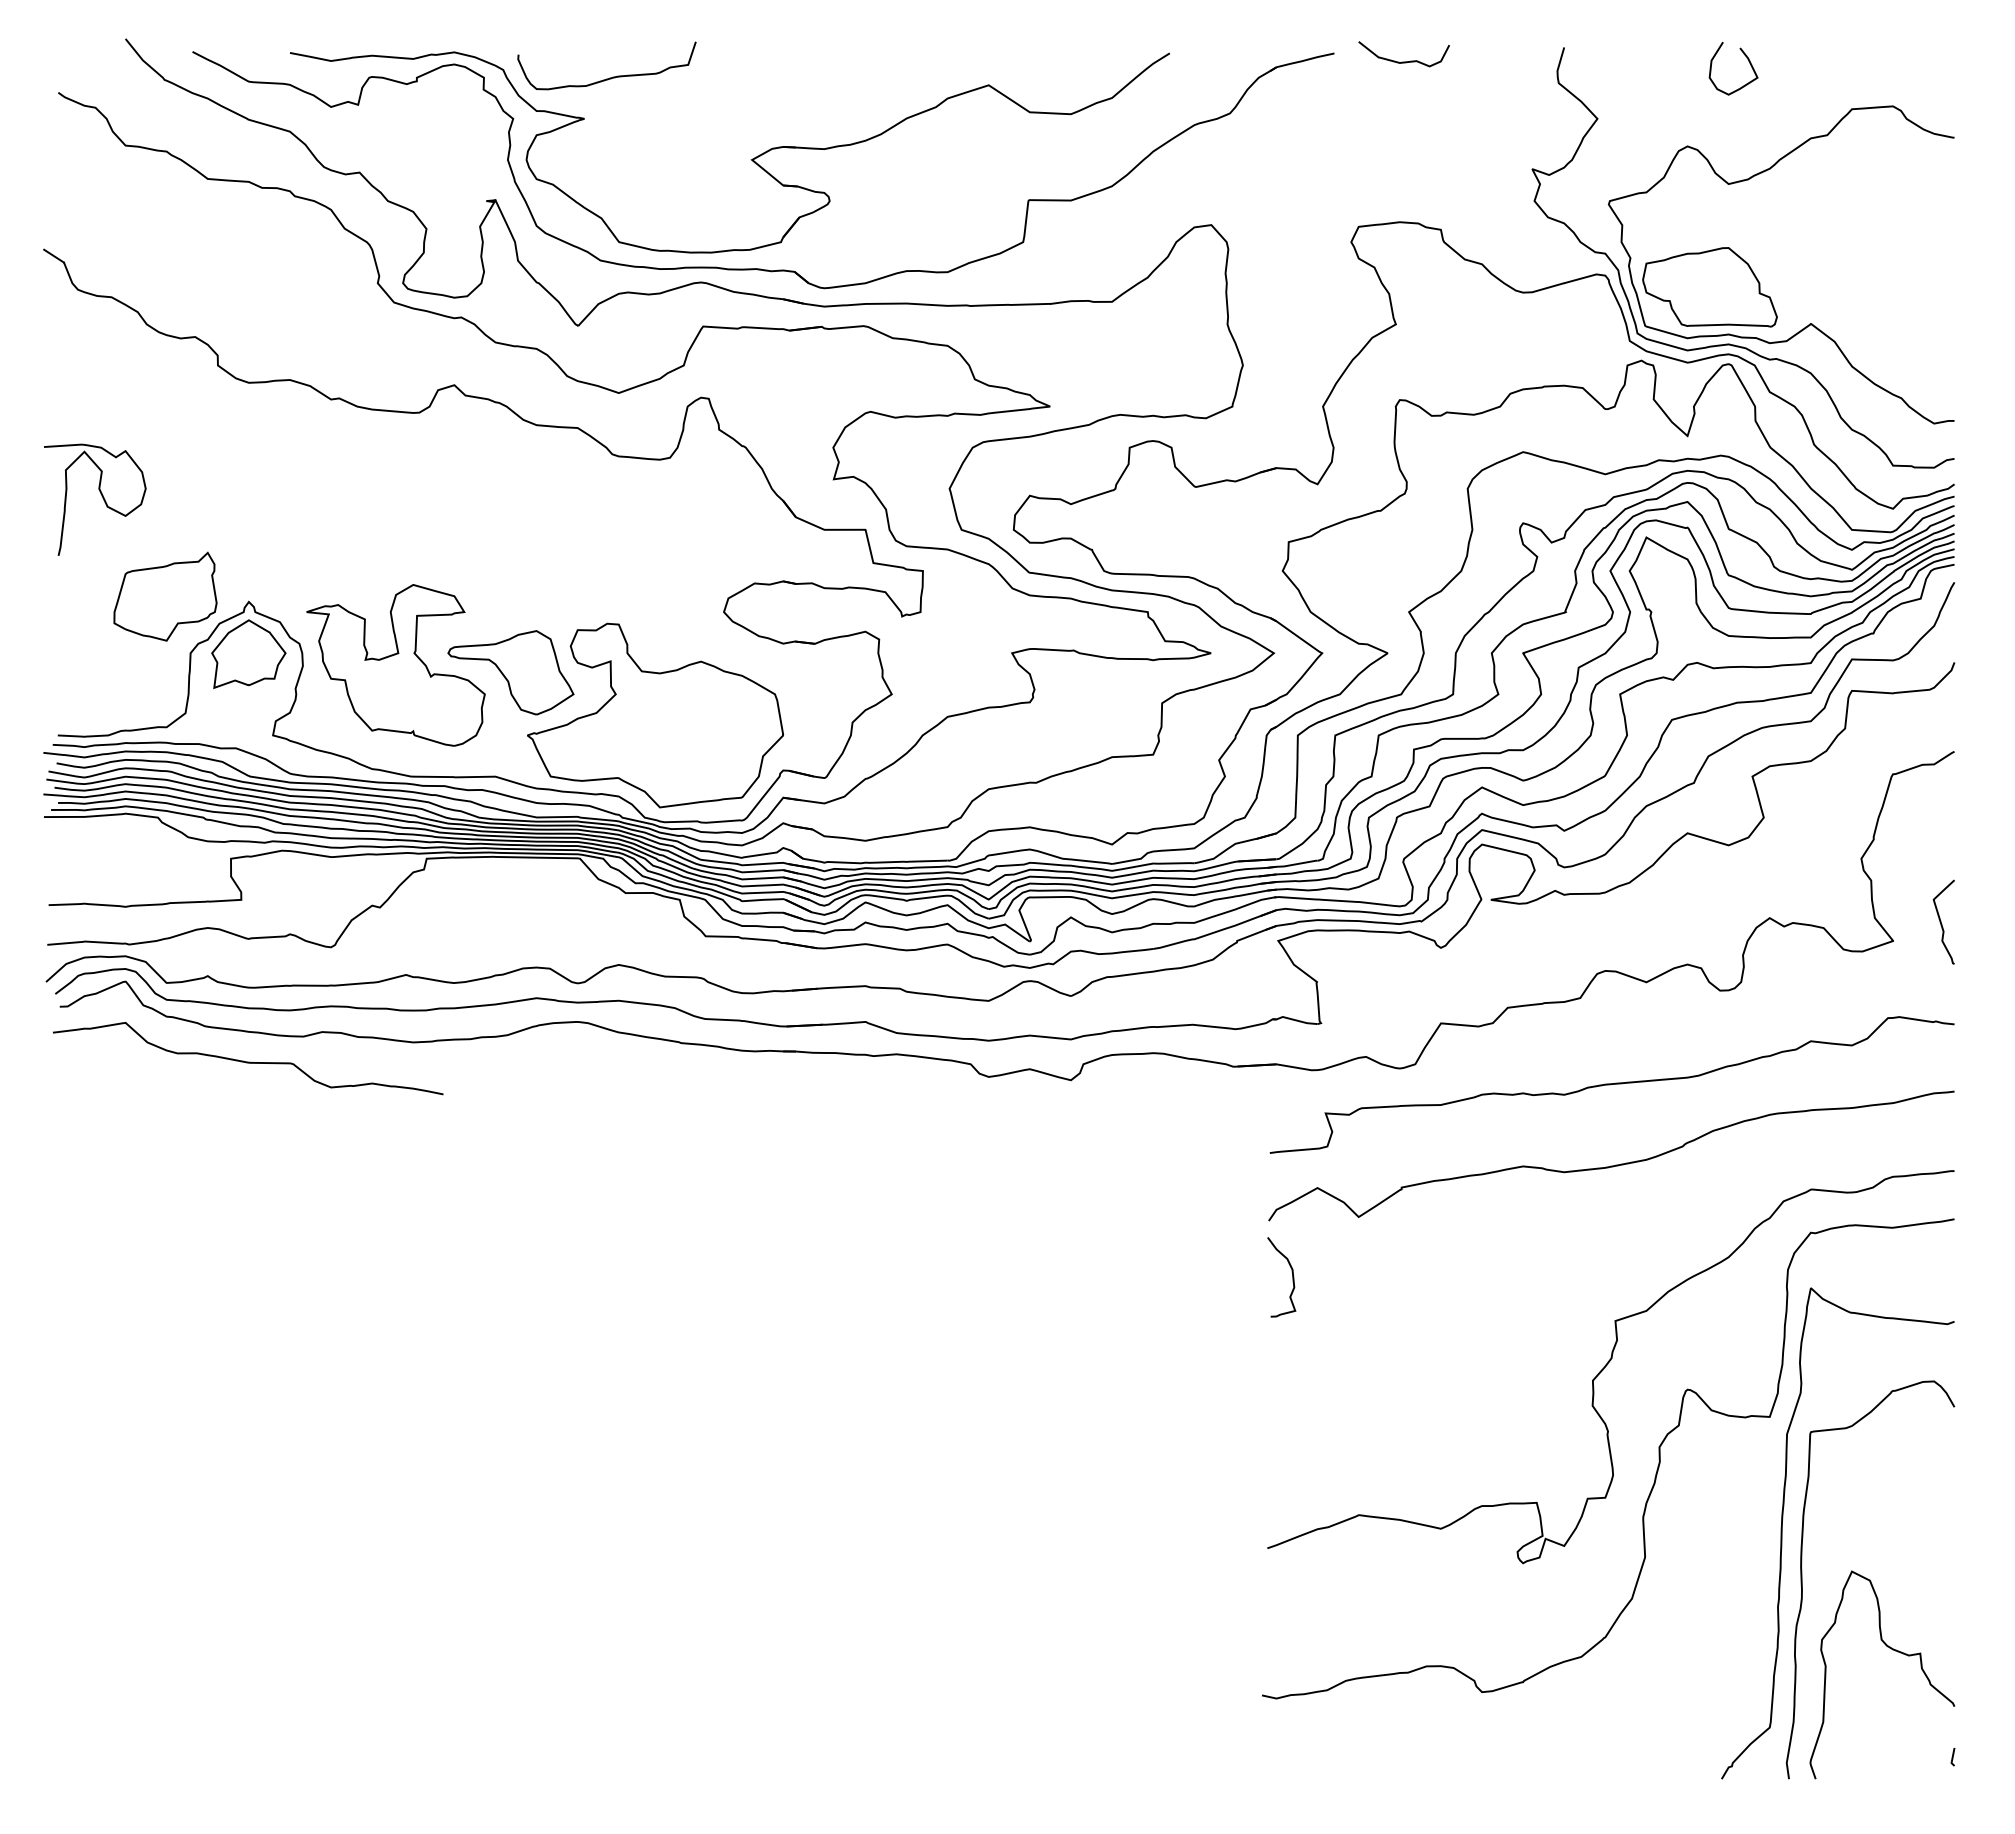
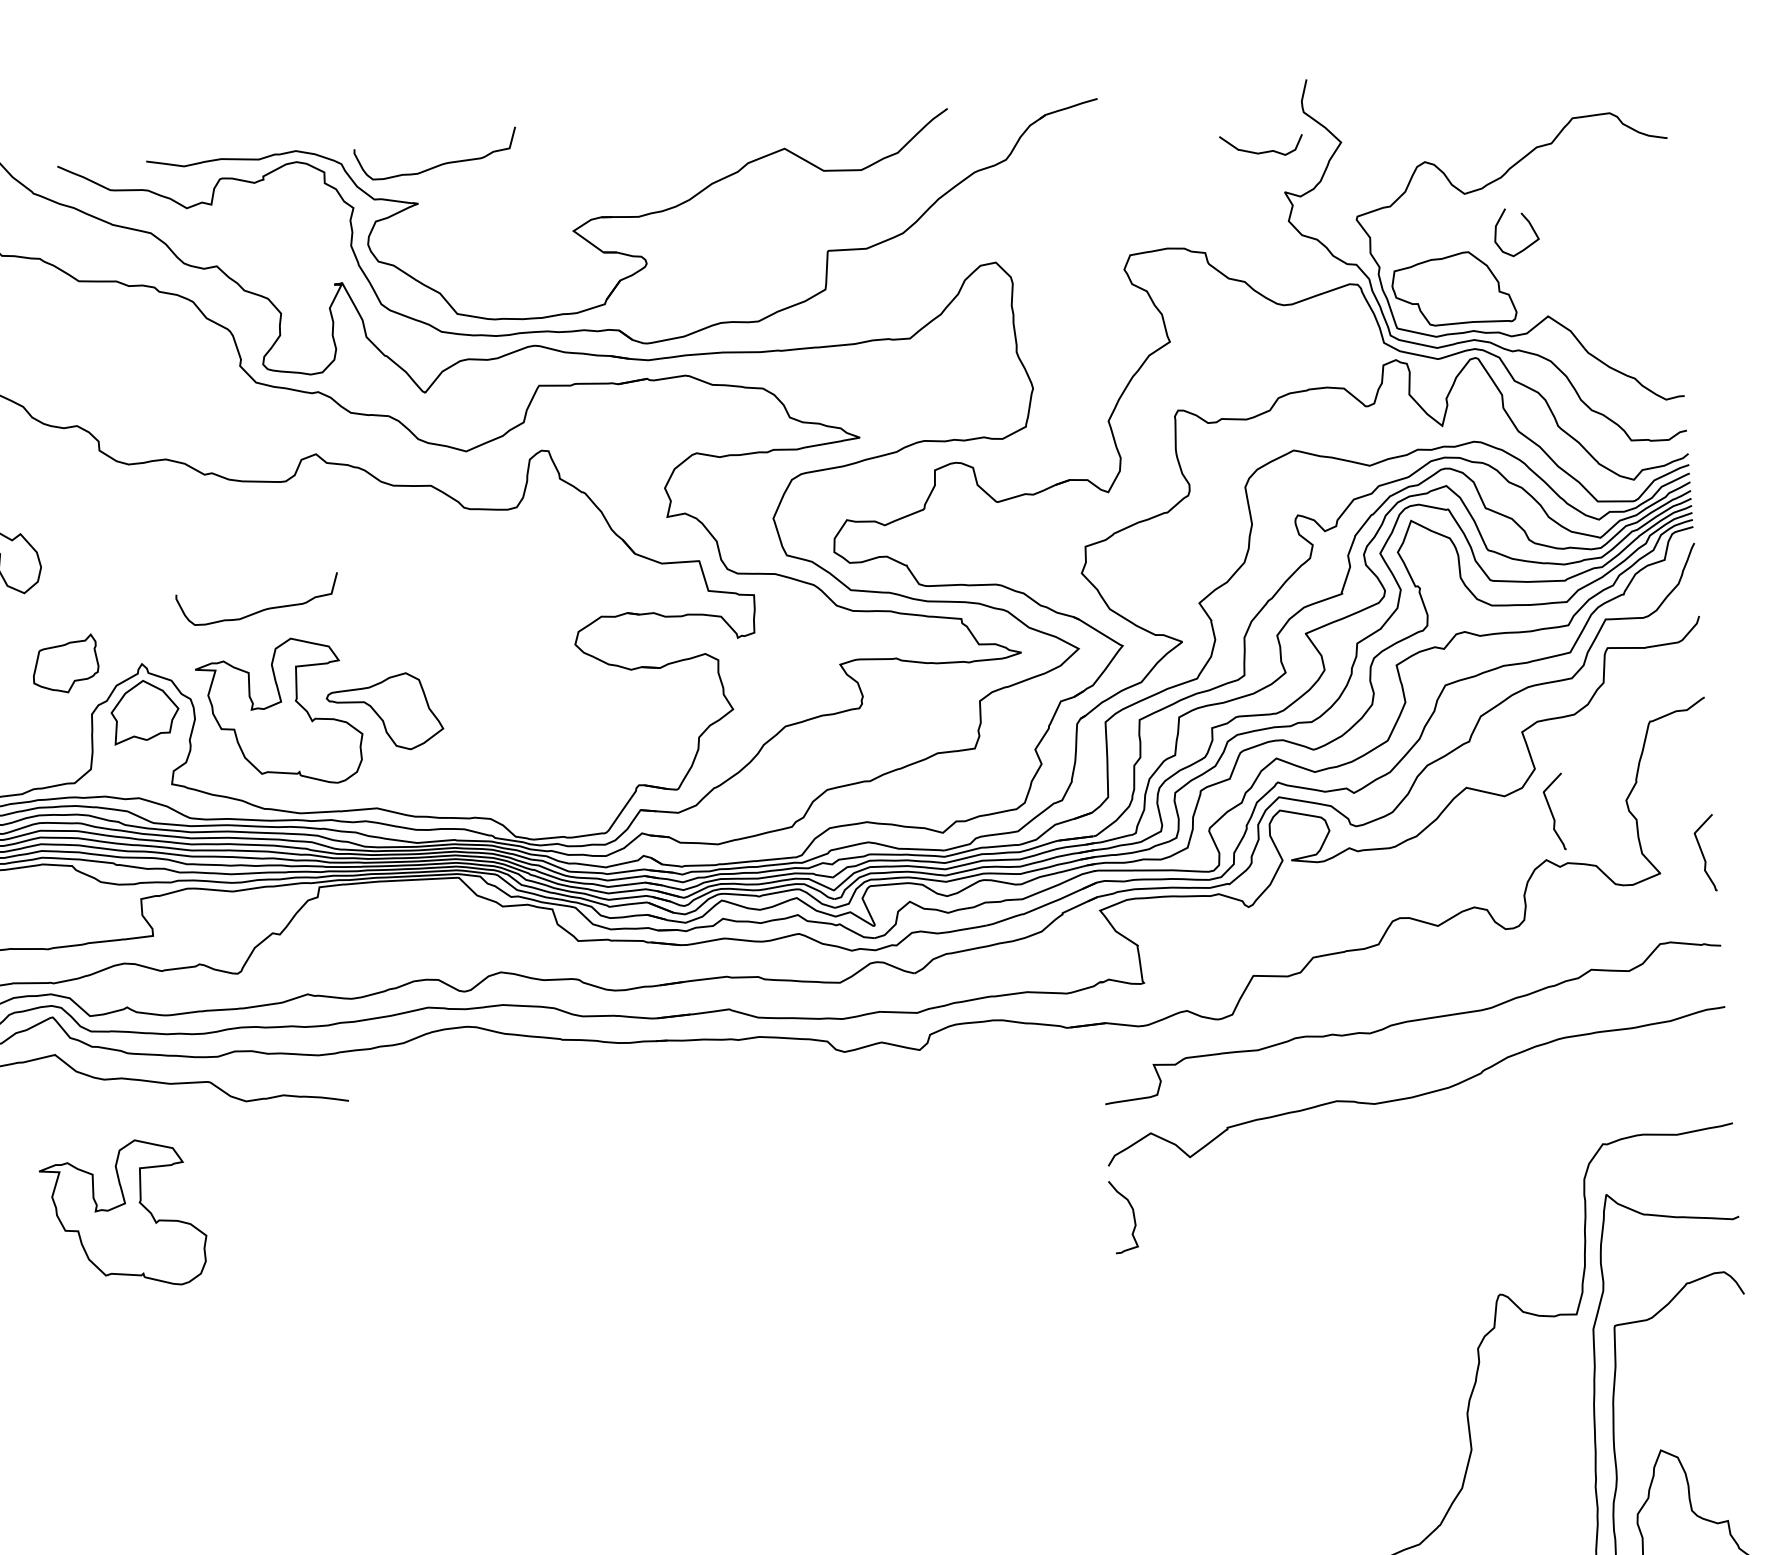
curve: (1403, 61) -> (1261, 152), moved
curve: (1748, 61) -> (1529, 224), moved
curve: (382, 551) -> (260, 610), added
part: (165, 596) -> (65, 664), size x0.7
part: (655, 715) -> (519, 742), removed
curve: (1779, 865) -> (1552, 811), added
part: (188, 1202) -> (123, 1214), added
curve: (1608, 1364) -> (1426, 1276), removed

